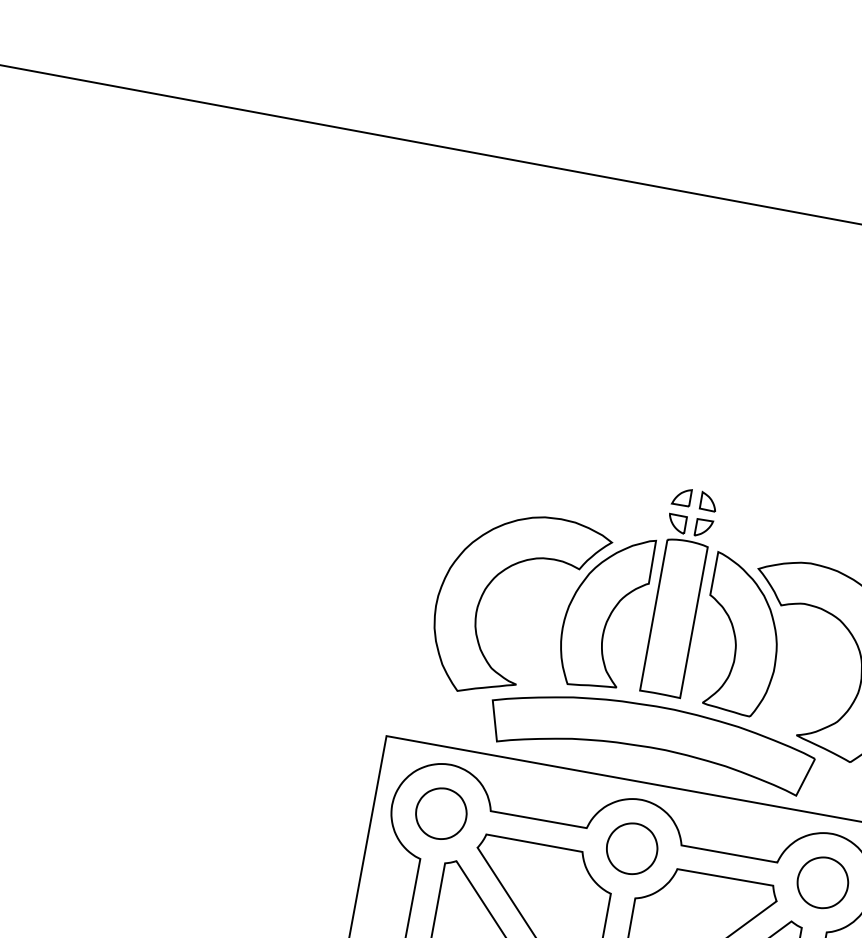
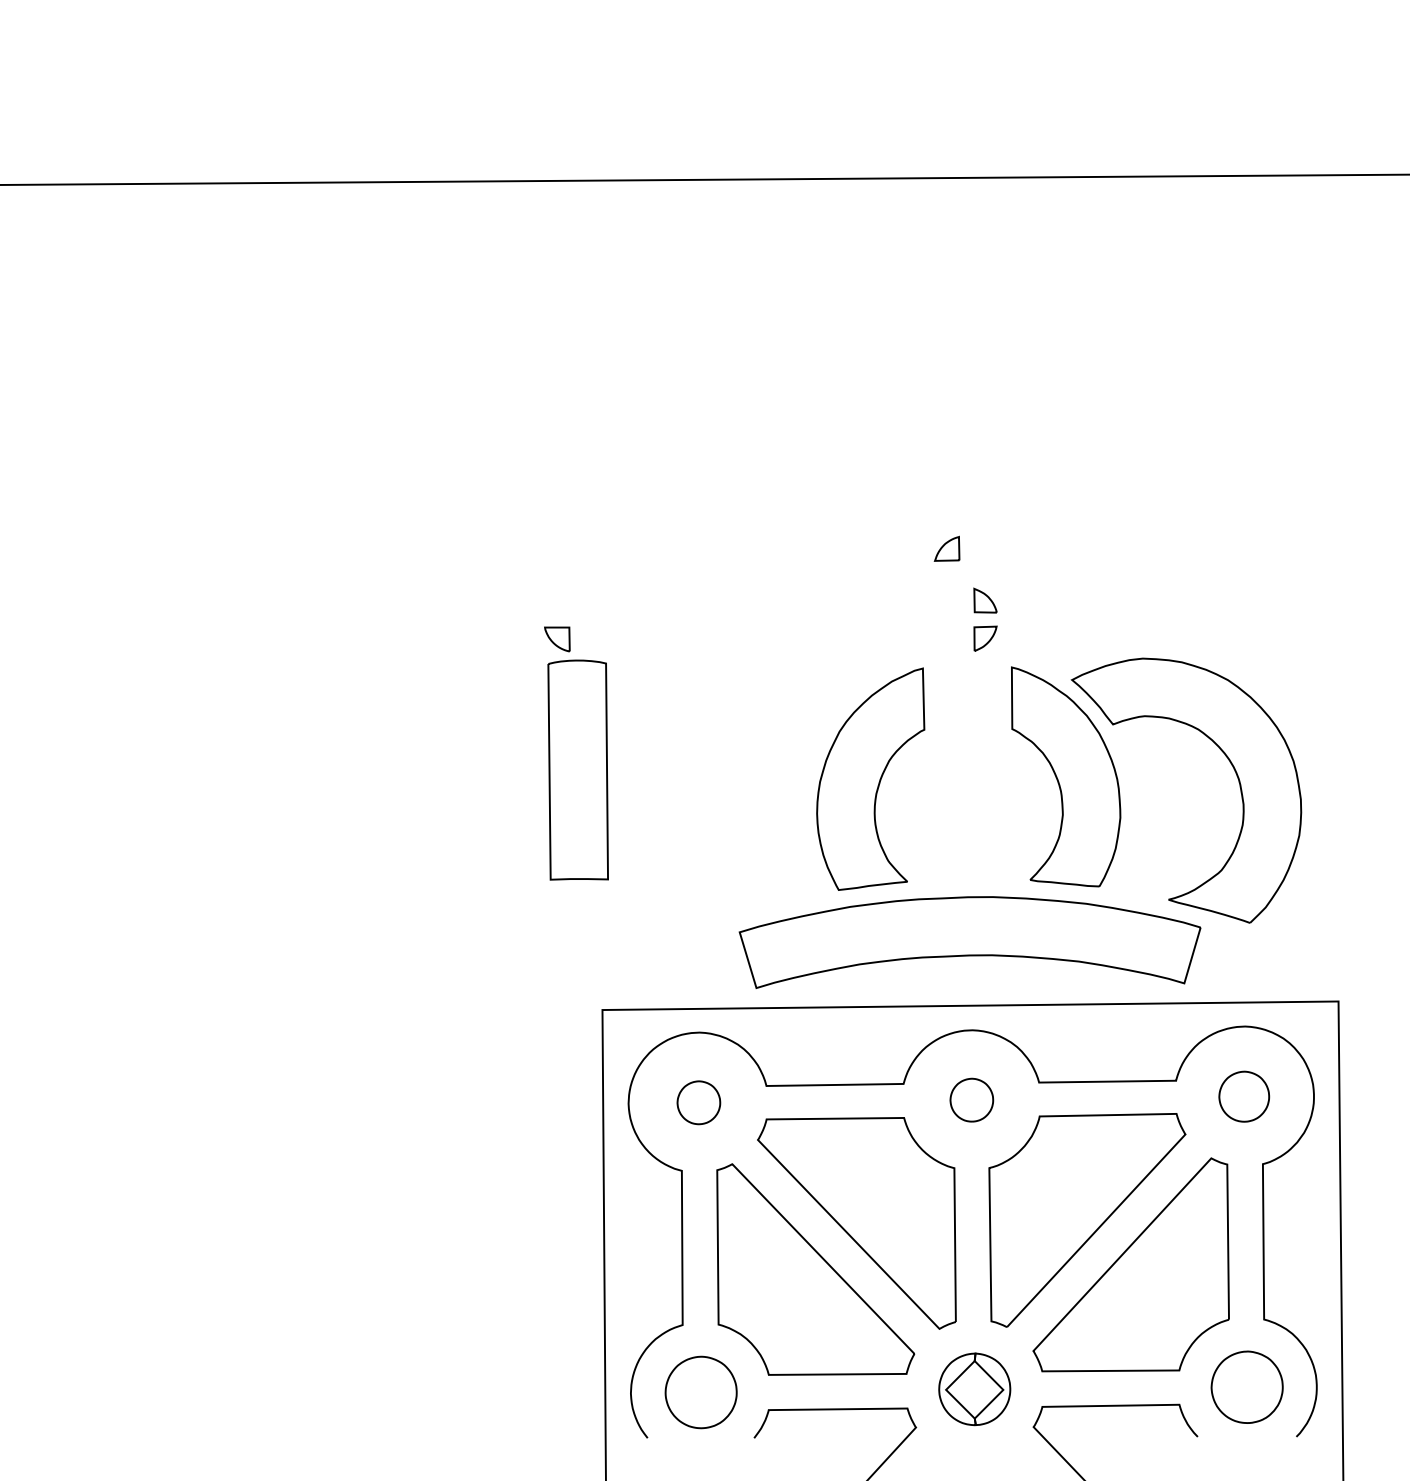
part: (681, 496) -> (946, 548), moved
part: (491, 582) -> (706, 770), removed
part: (675, 605) -> (576, 753), moved
part: (441, 813) -> (698, 1102), size x0.6
part: (632, 848) -> (971, 1099), size x0.6
part: (822, 882) -> (1243, 1096), size x0.7

